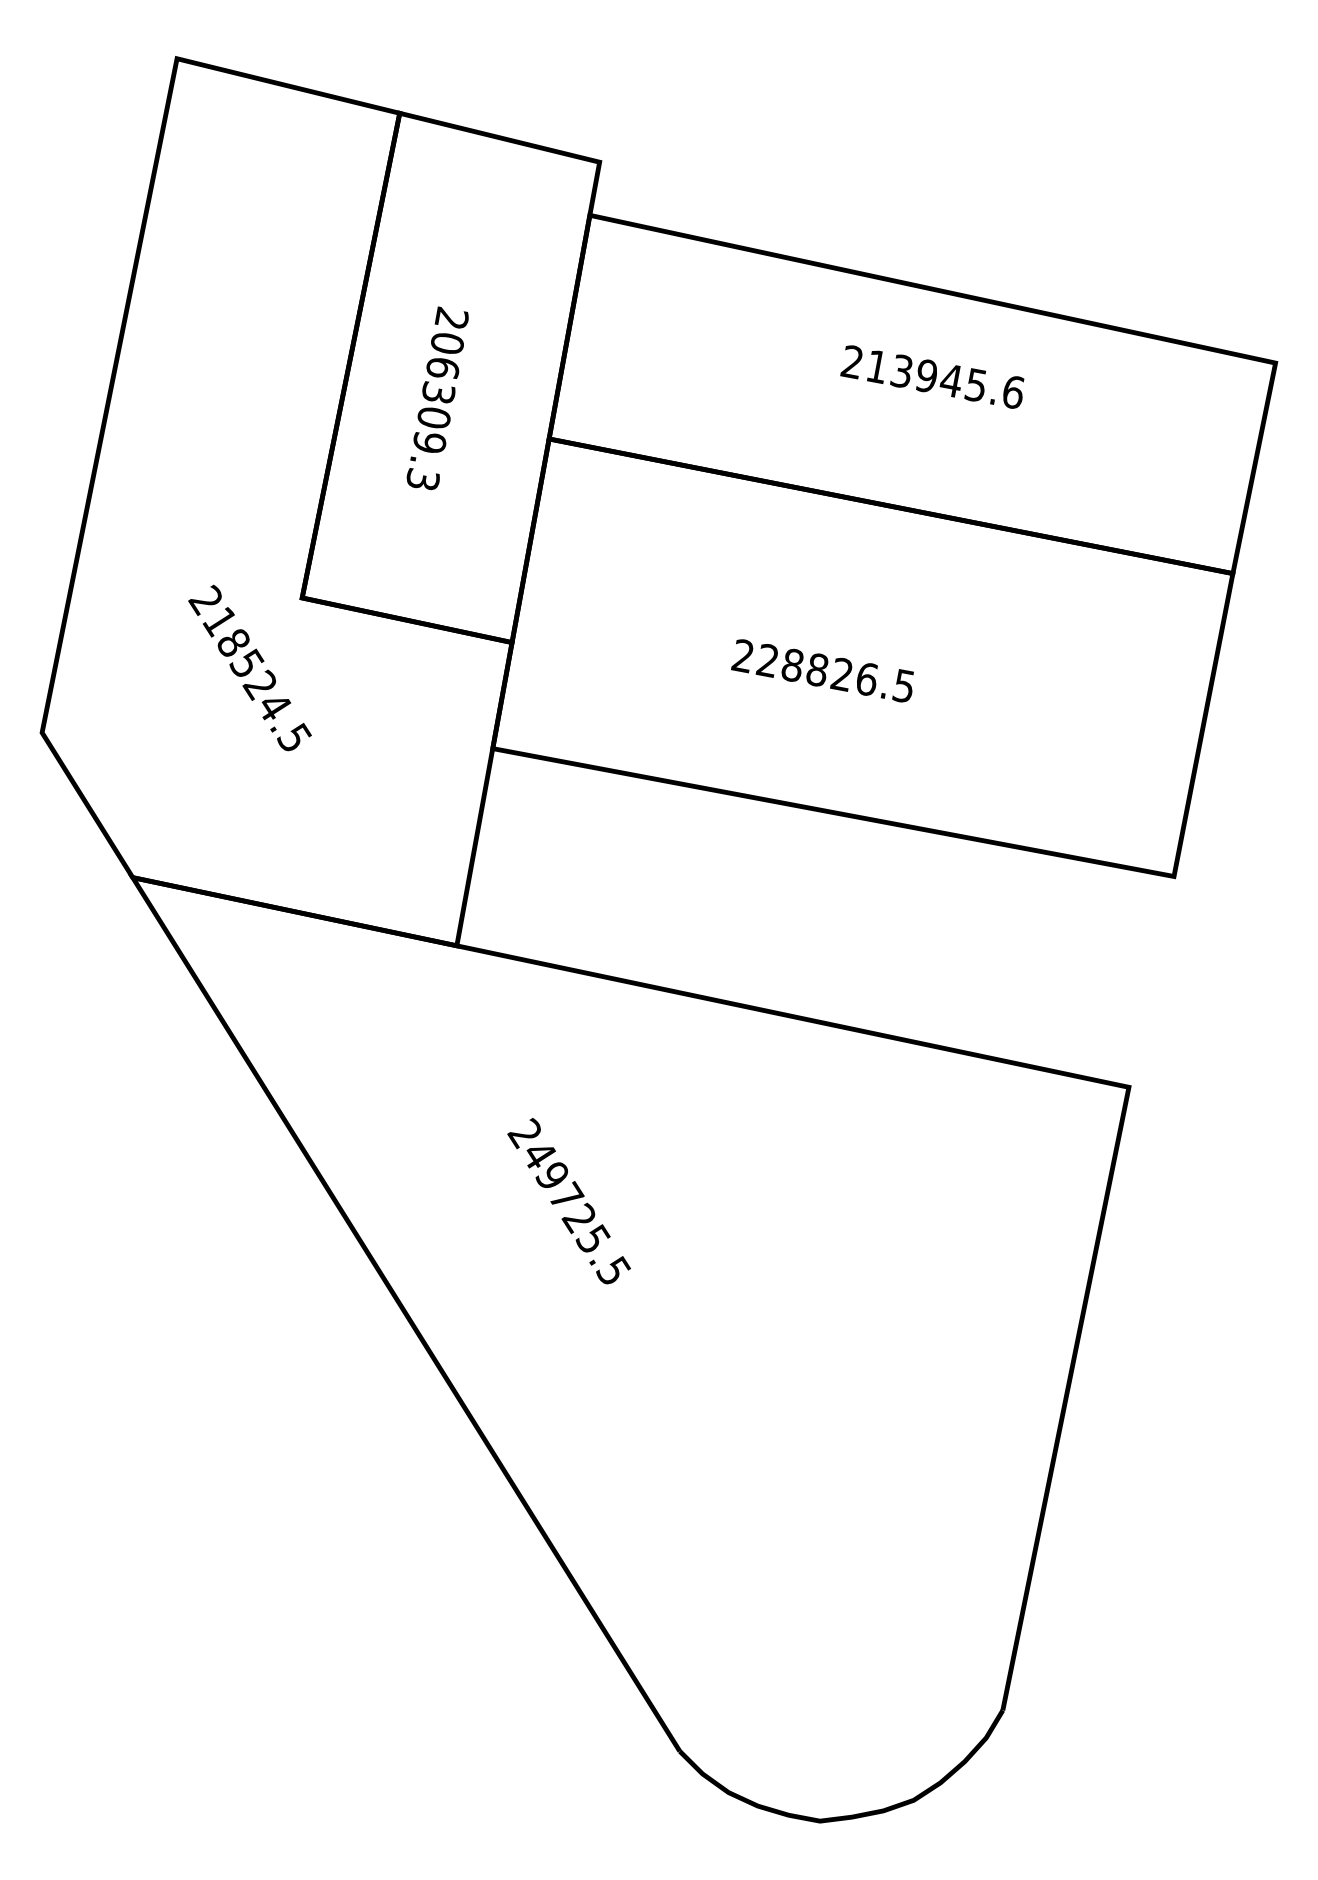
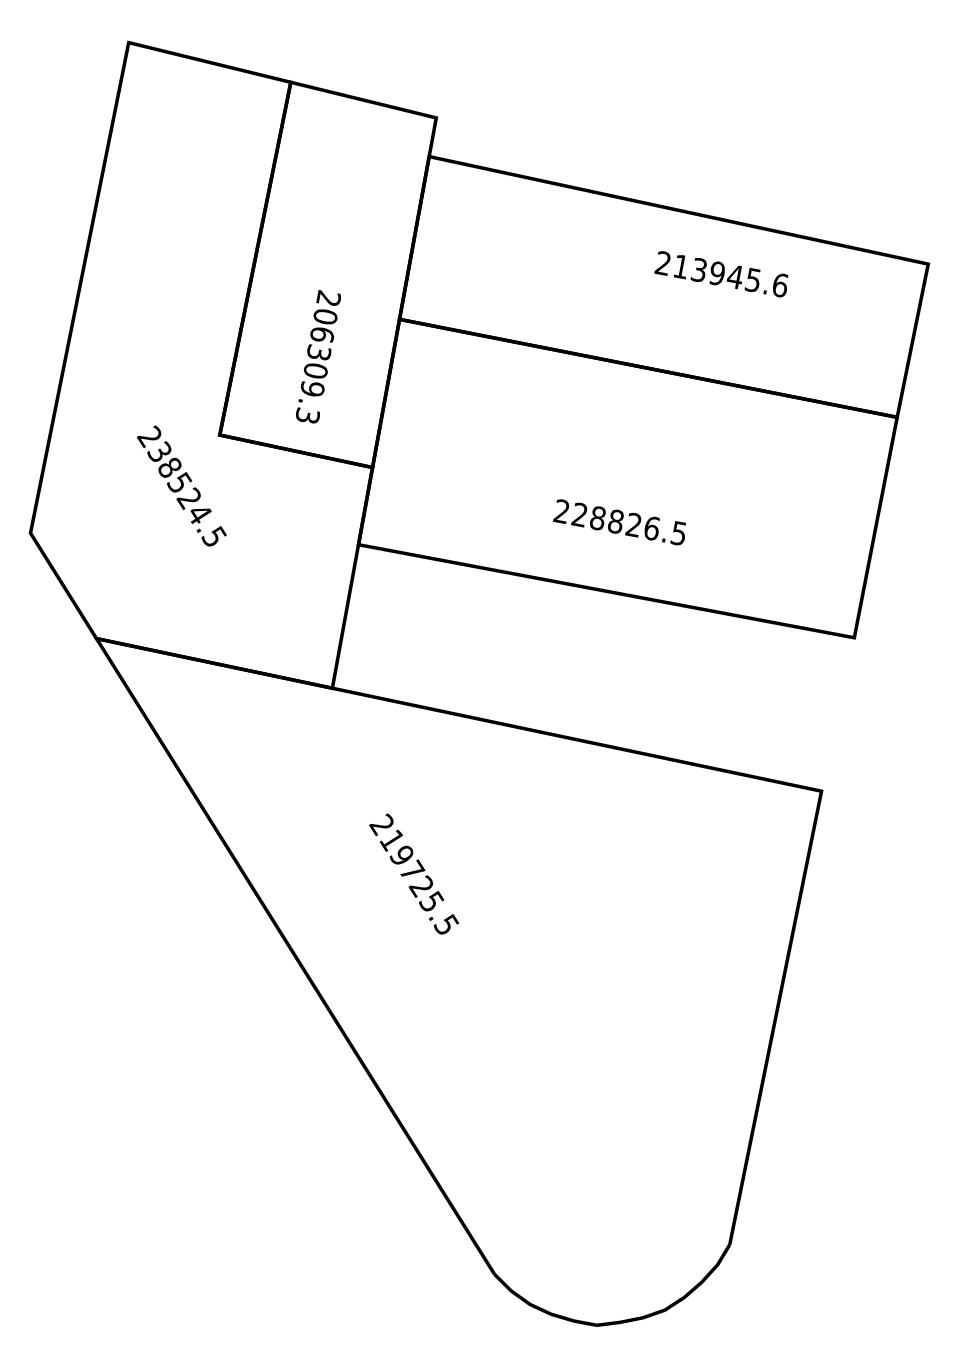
text: (932, 376) -> (721, 273), moved
text: (437, 398) -> (318, 356), moved
text: (218, 621) -> (158, 452), 218524.5 -> 238524.5
text: (822, 670) -> (619, 522), moved
text: (538, 1155) -> (391, 840), 249725.5 -> 219725.5

